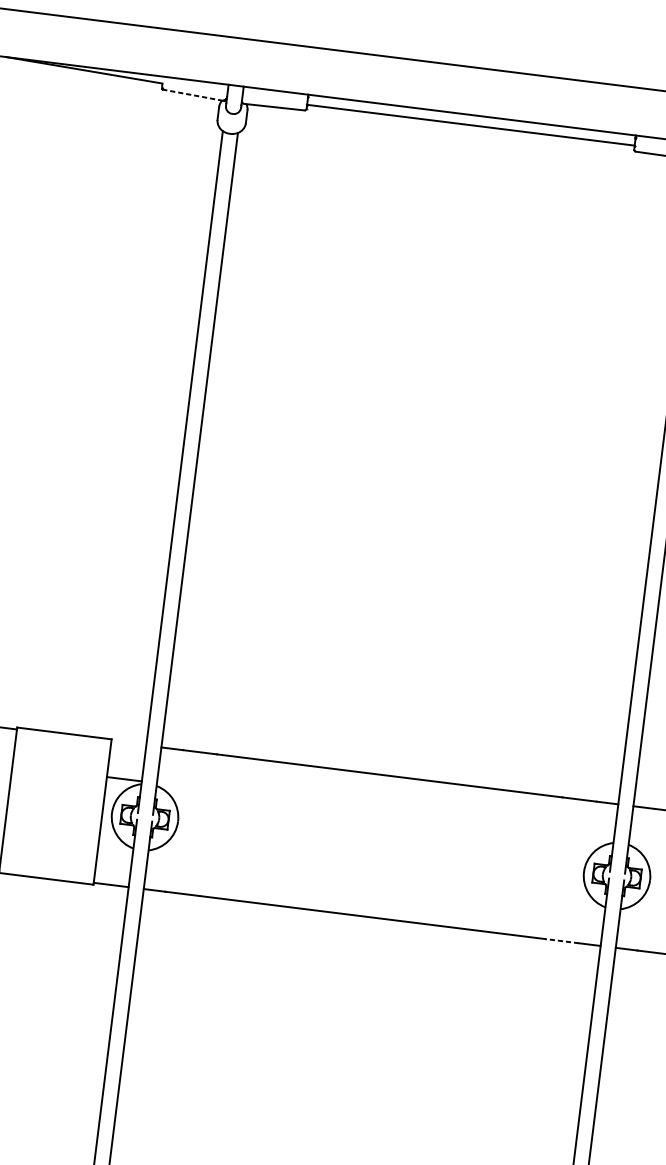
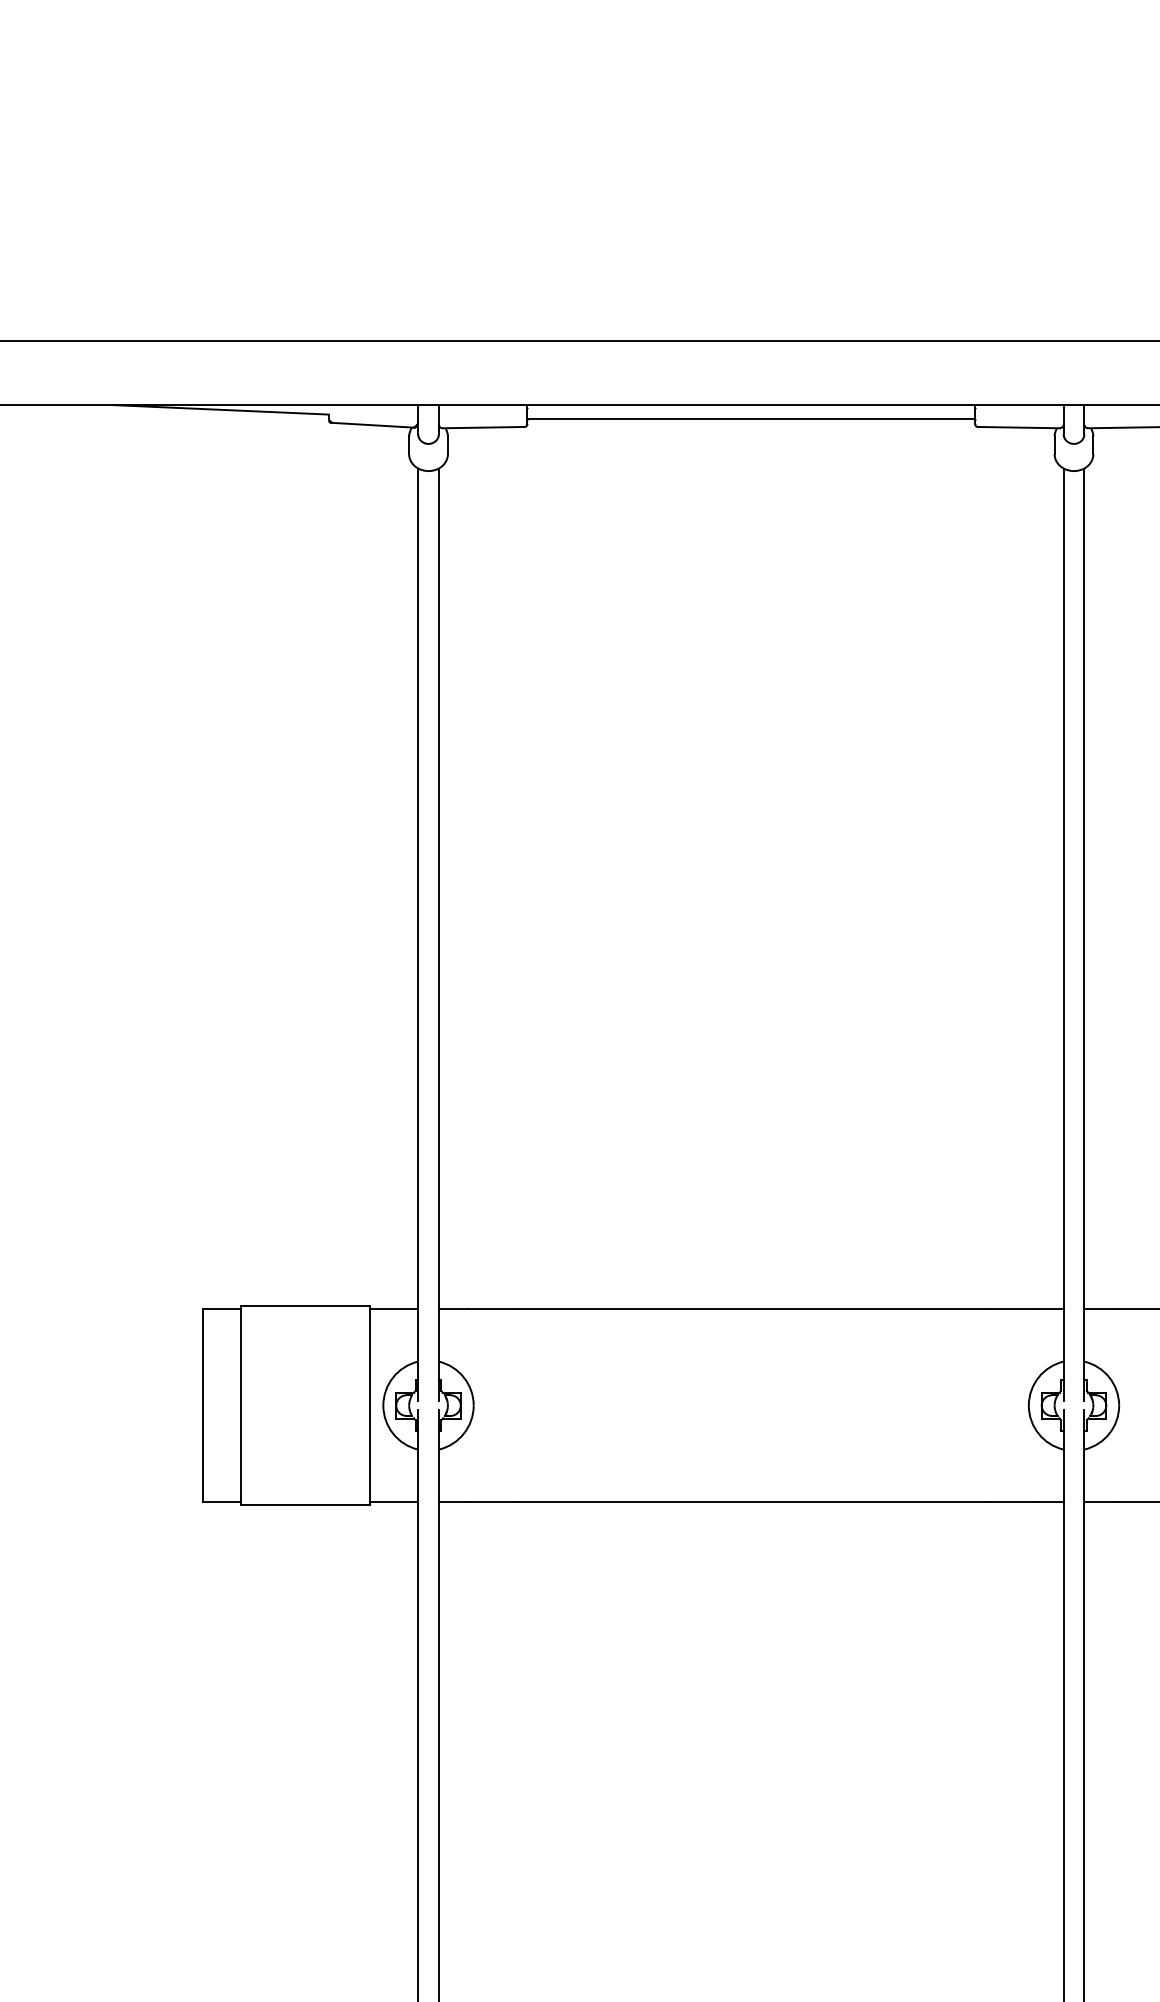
line: (193, 95) -> (372, 425), dashed -> solid
line: (124, 779) -> (394, 1308), moved
line: (561, 941) -> (1010, 1502), dashed -> solid

